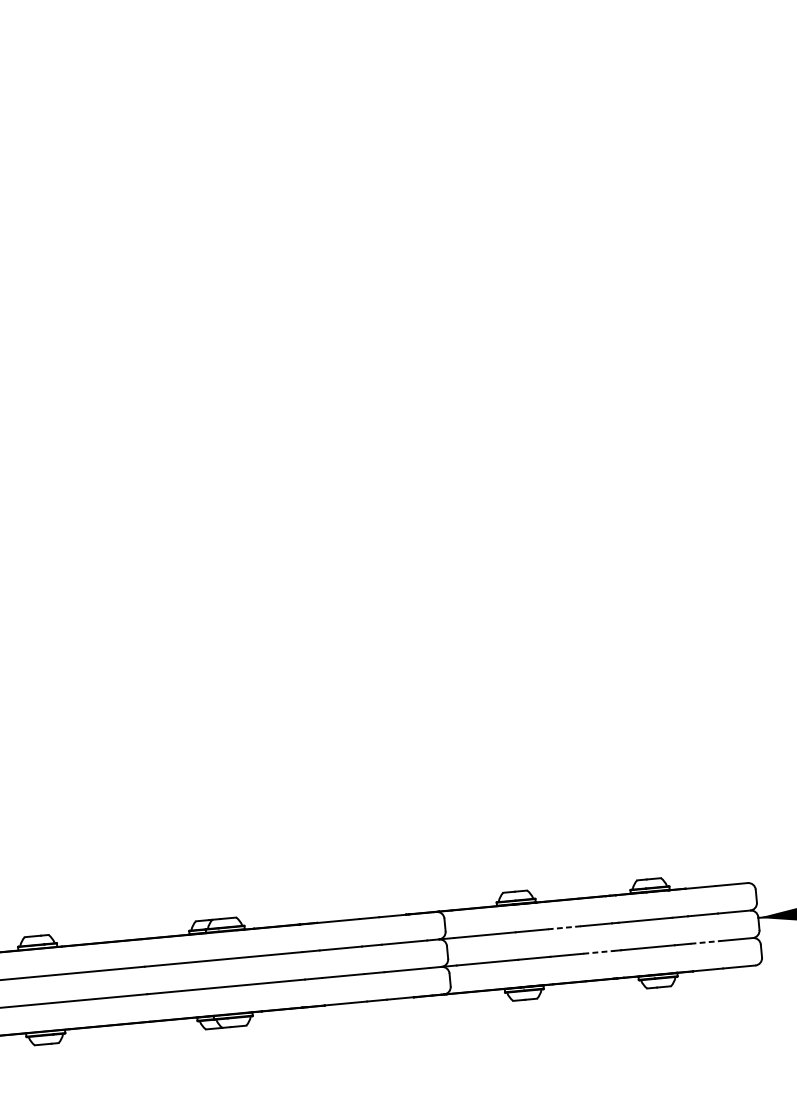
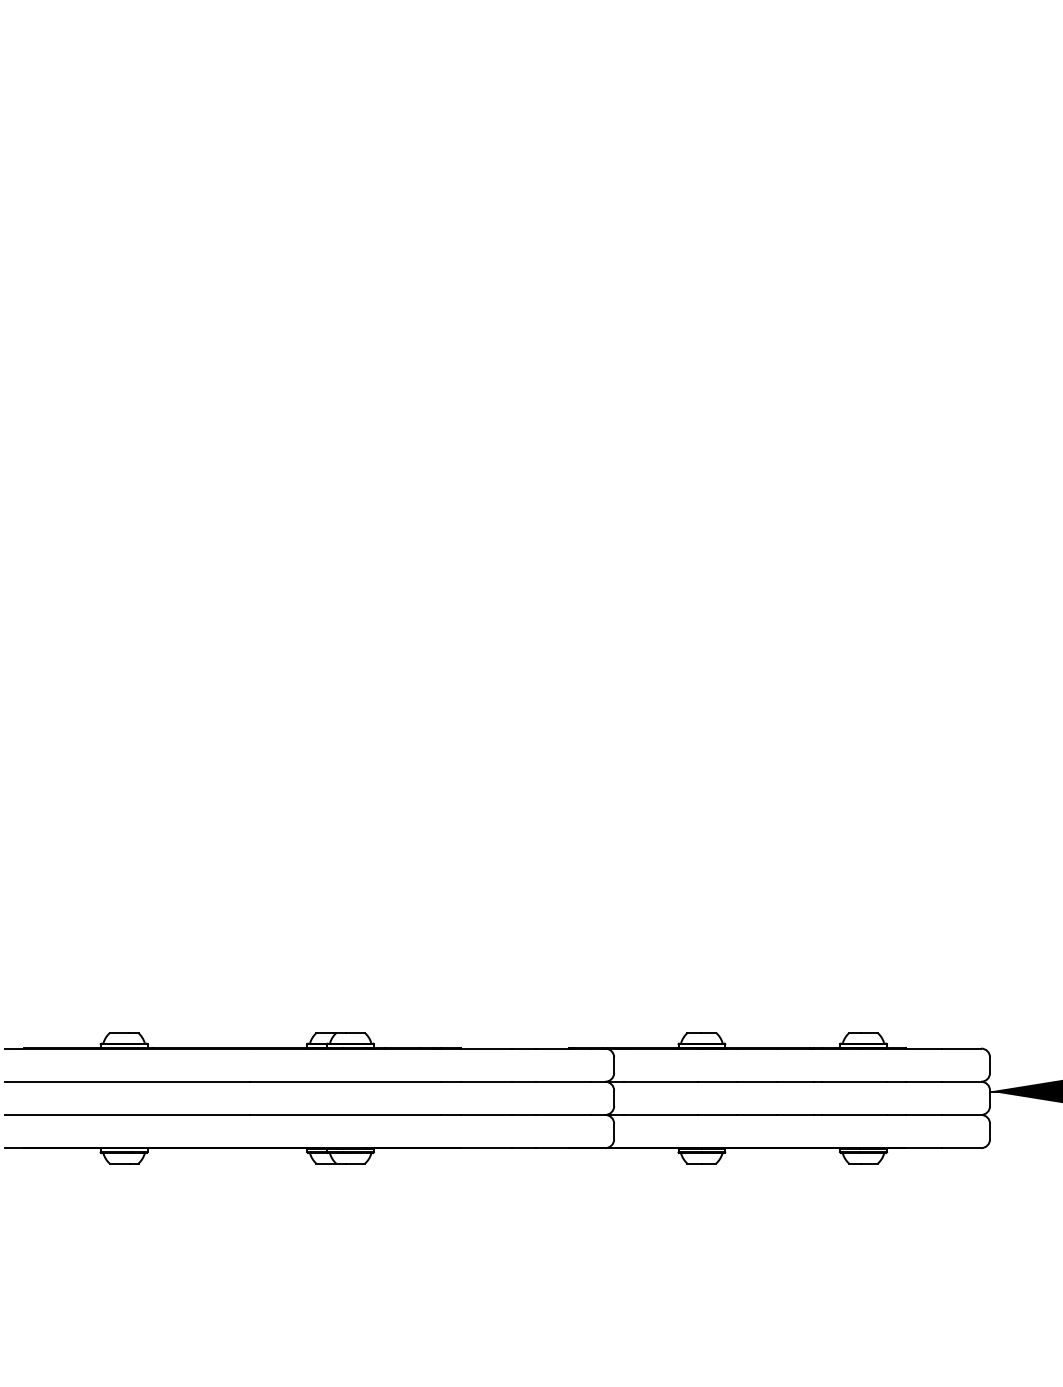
line: (564, 927) -> (756, 1081), dashed -> solid
line: (705, 942) -> (924, 1114), dashed -> solid
line: (599, 951) -> (795, 1114), dashed -> solid

